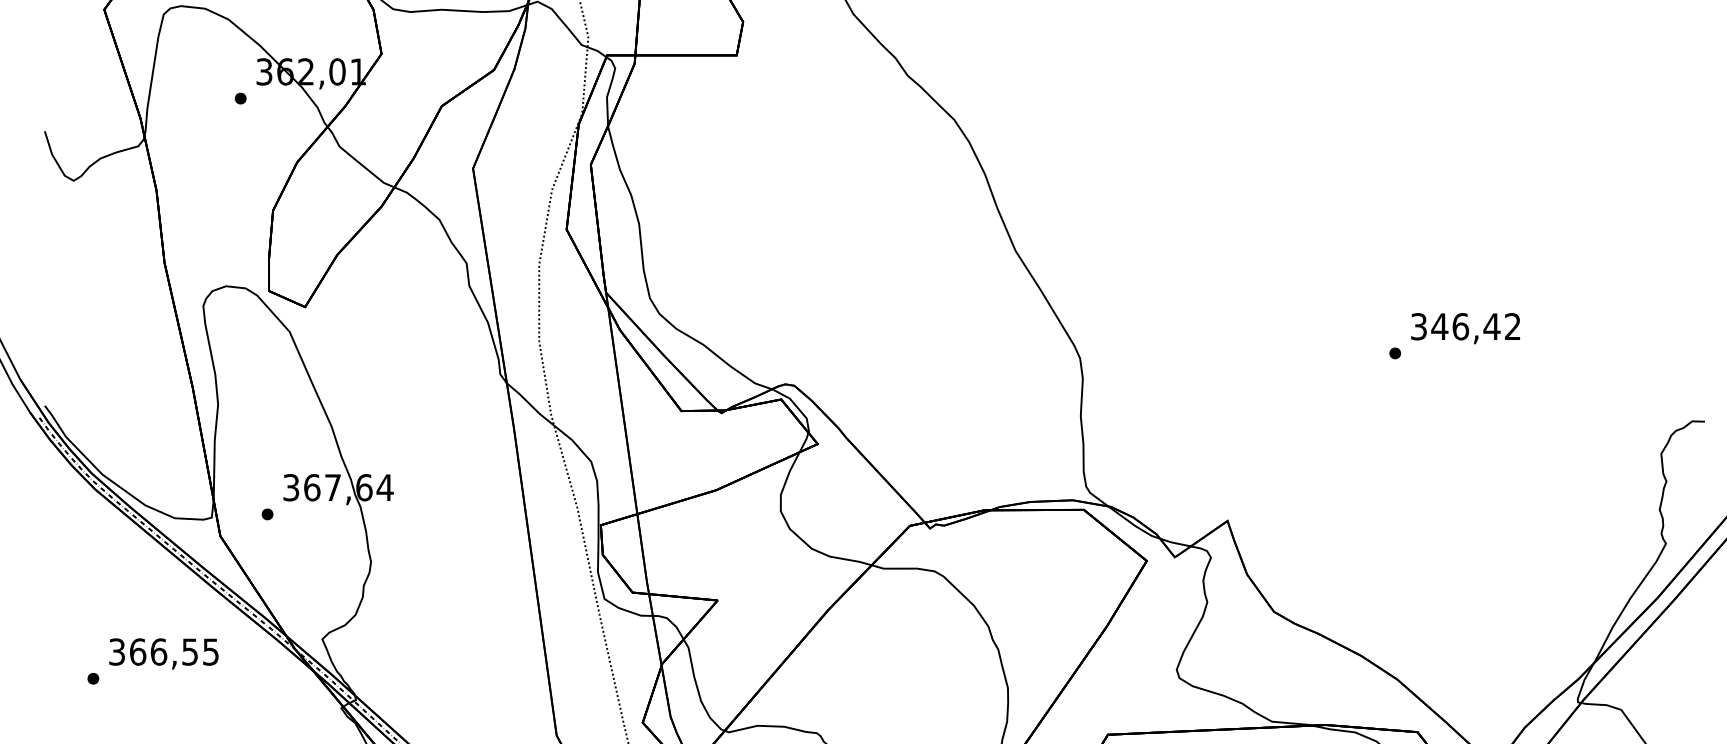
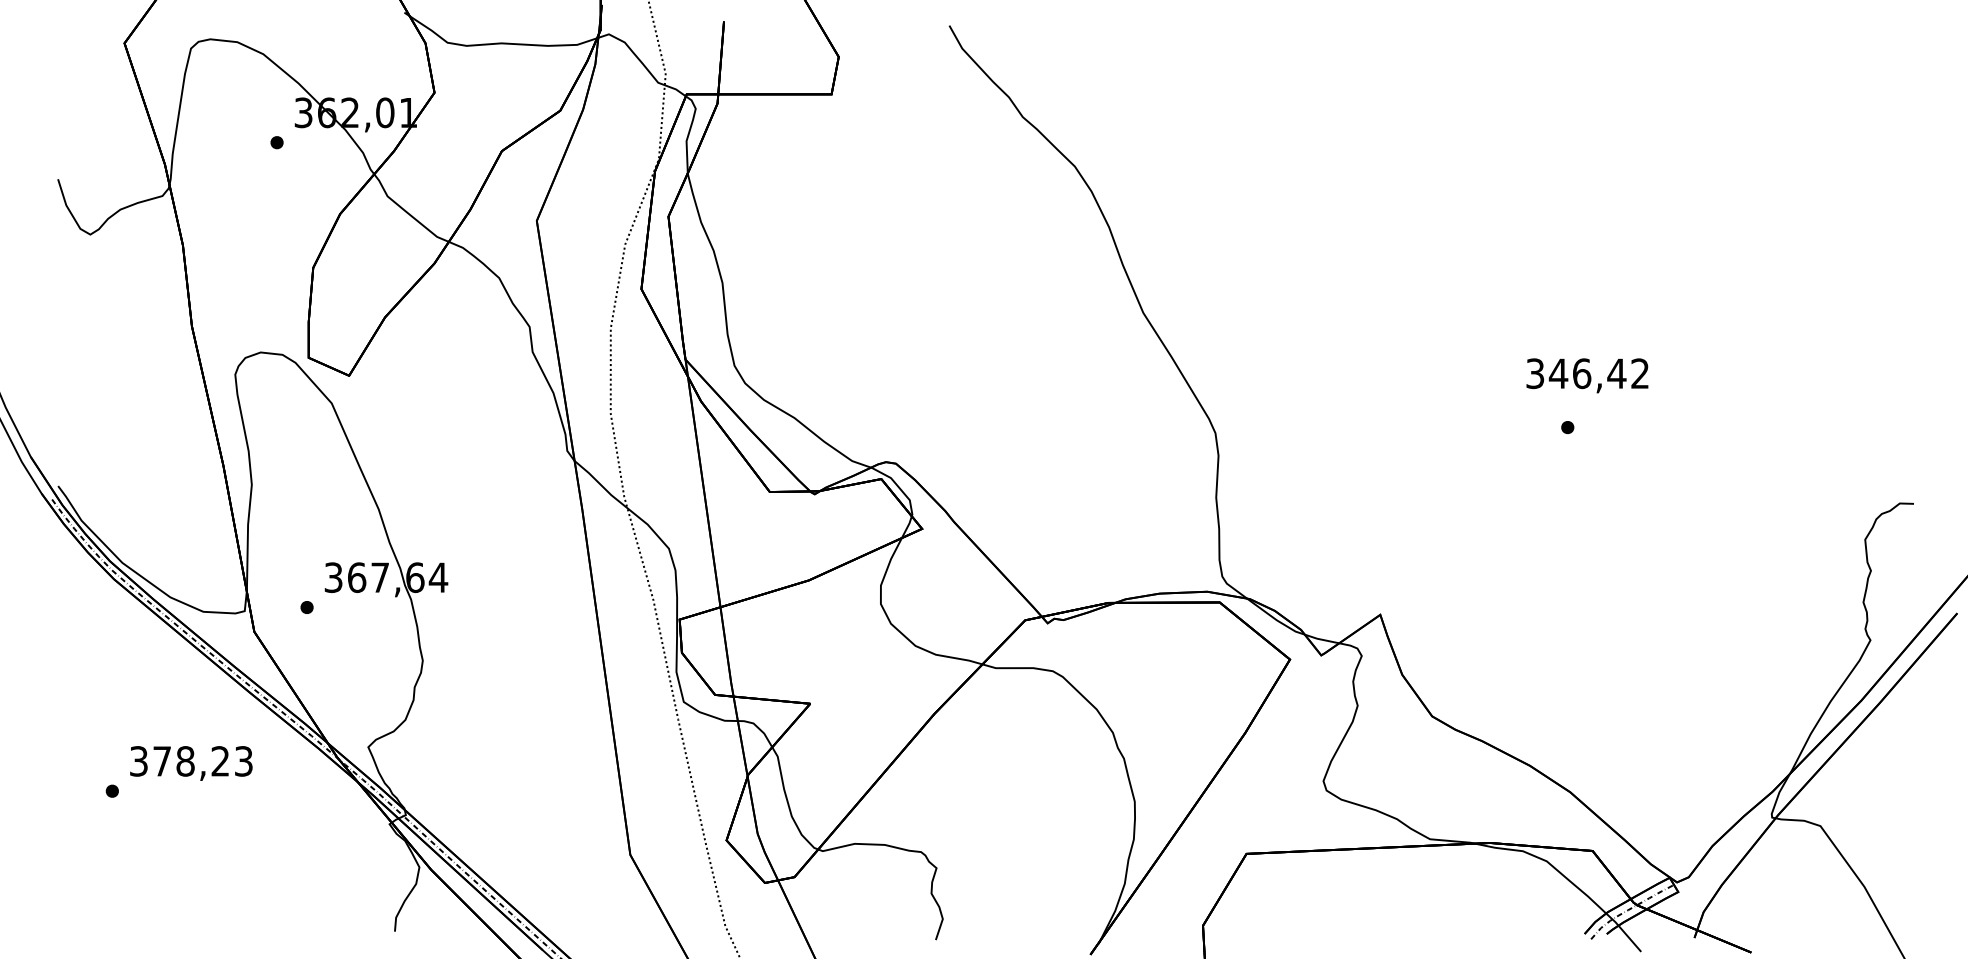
text: (1465, 328) -> (1587, 375), moved
text: (174, 652) -> (202, 761), 366,55 -> 378,23

